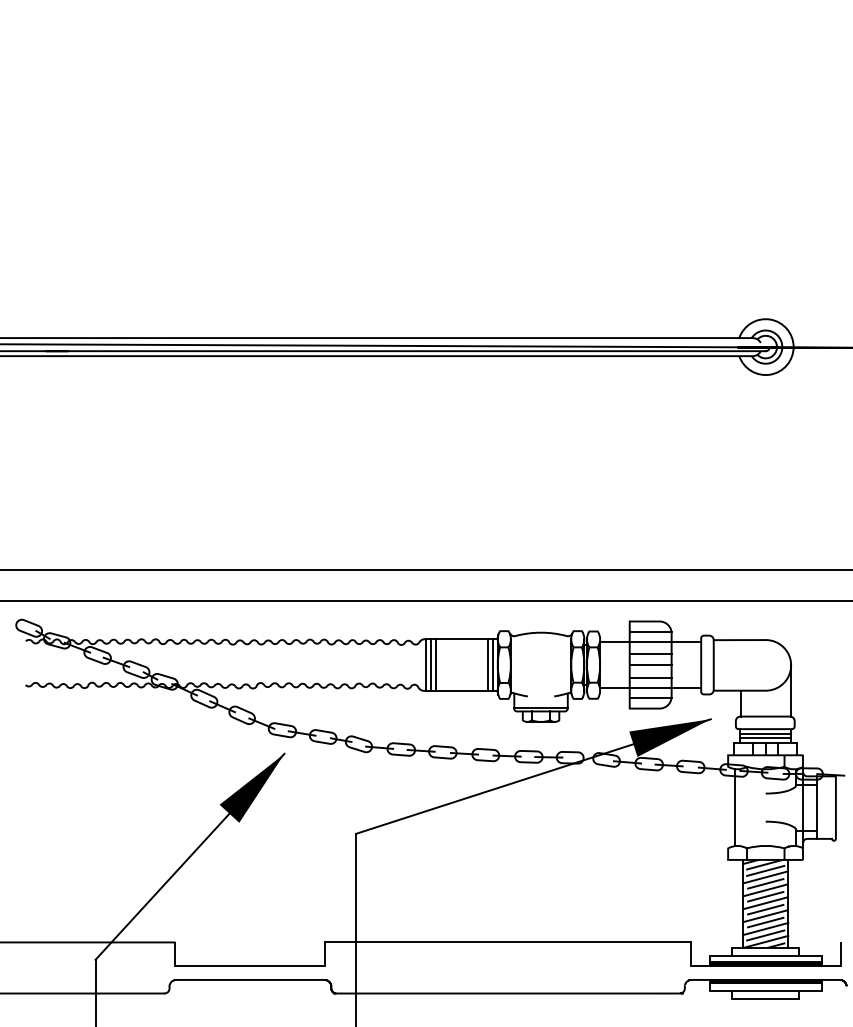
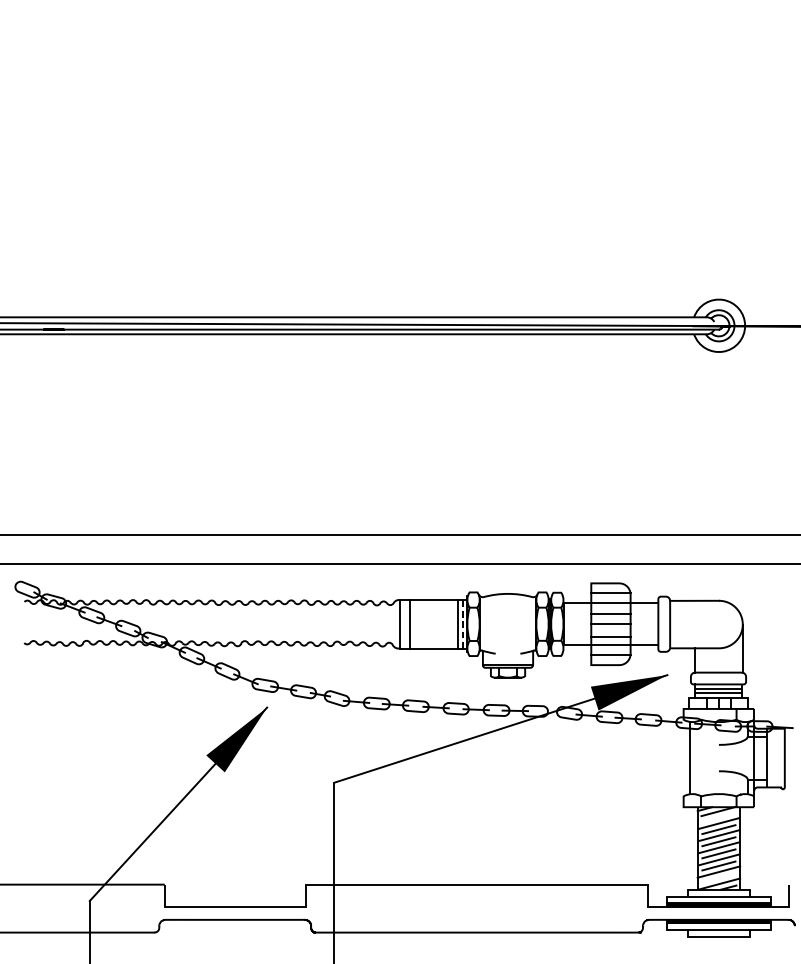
line: (431, 664) -> (405, 623), removed
line: (492, 665) -> (462, 624), solid -> dashed
line: (765, 870) -> (718, 817), removed
line: (765, 935) -> (718, 878), removed

